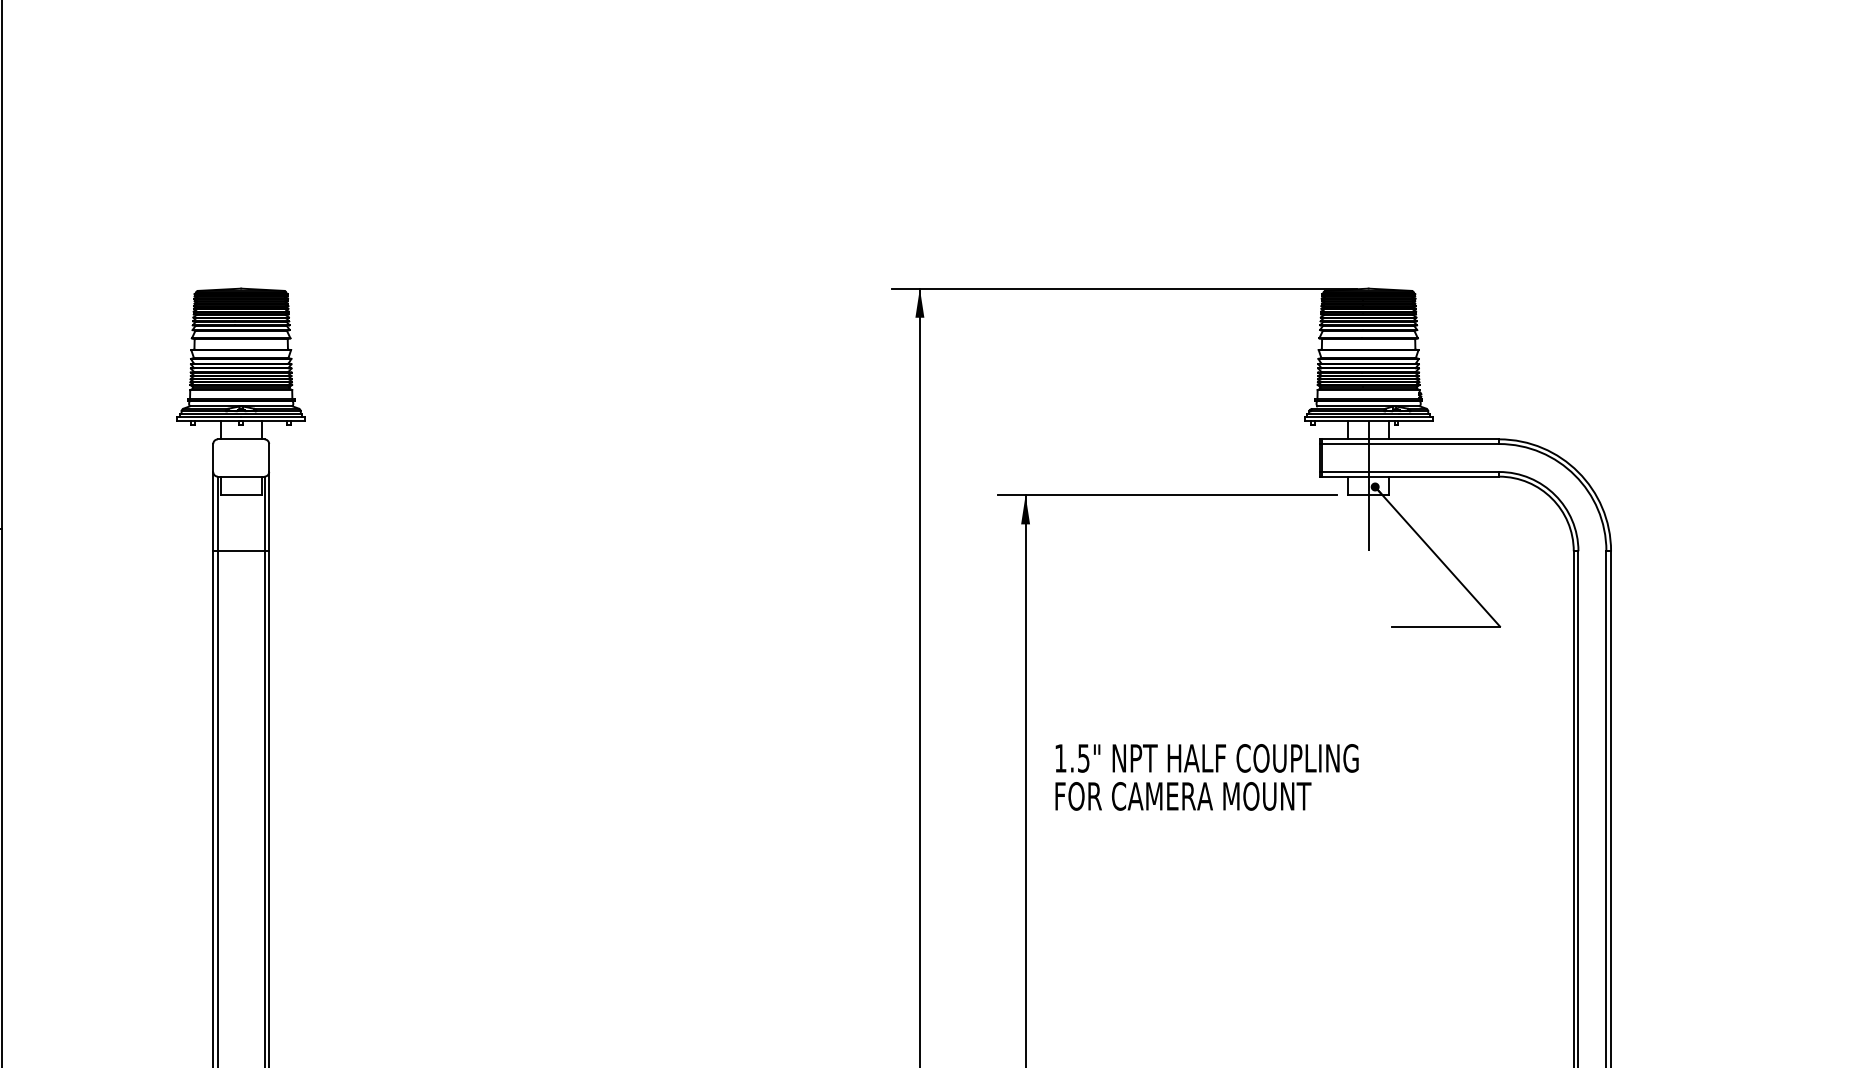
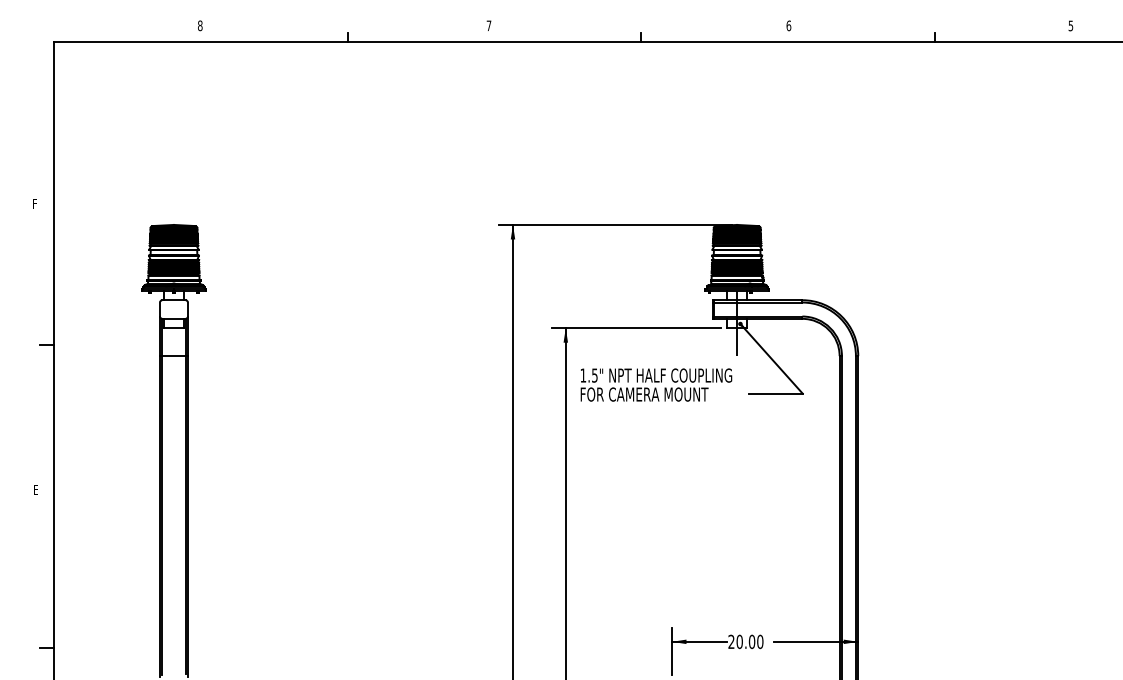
text: (1207, 776) -> (656, 384), moved

